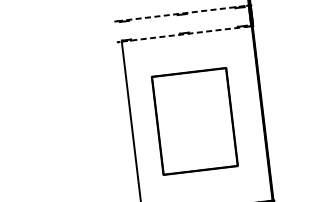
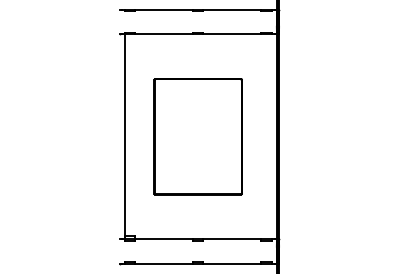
line: (182, 13) -> (198, 9), dashed -> solid
line: (183, 34) -> (197, 34), dashed -> solid

